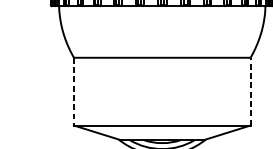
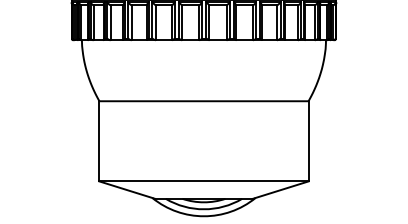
line: (250, 90) -> (308, 140), dashed -> solid
line: (73, 91) -> (99, 141), dashed -> solid

